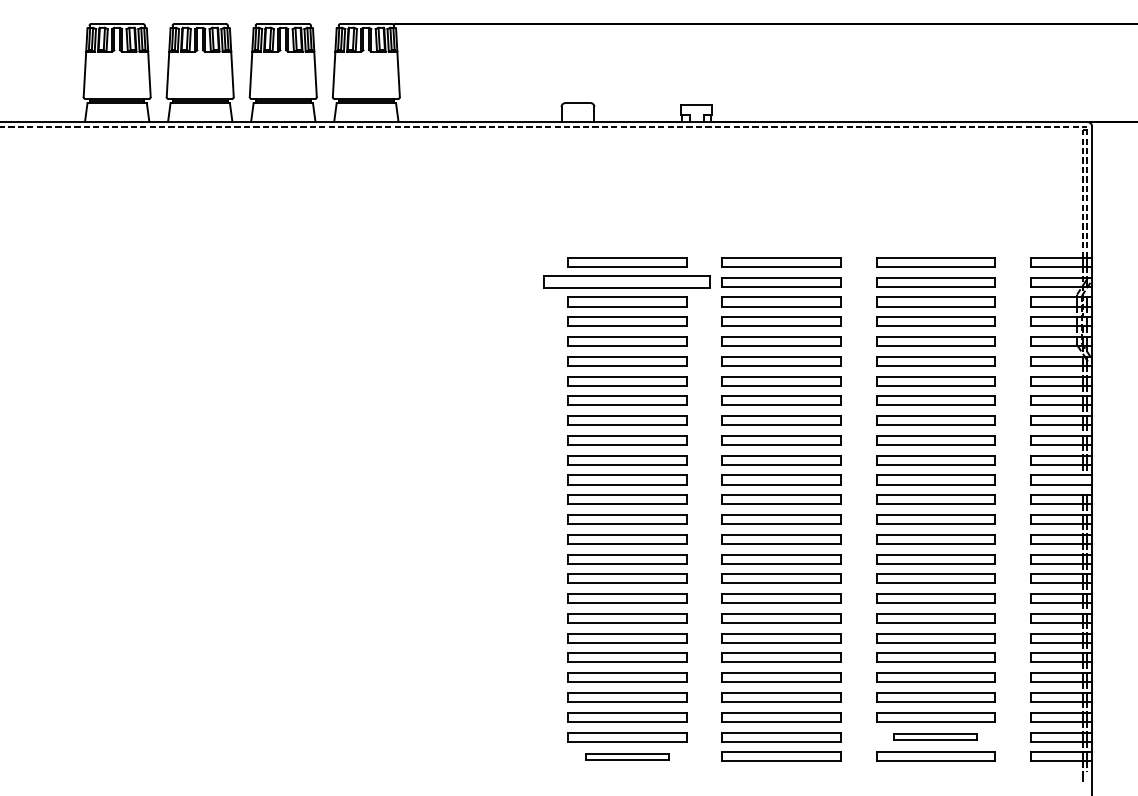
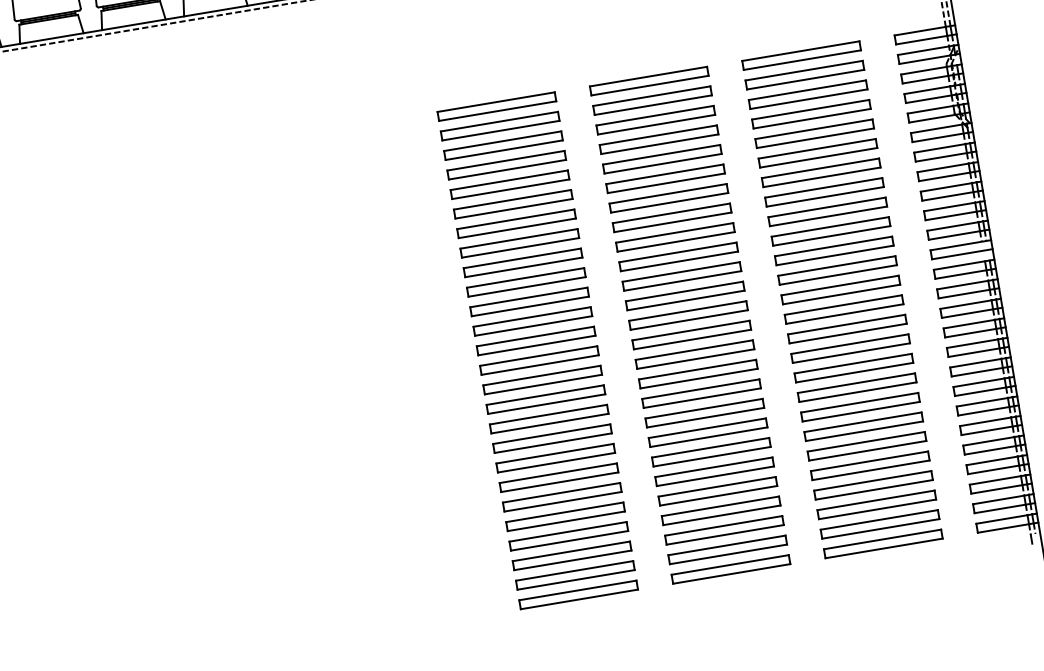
part: (627, 282) -> (500, 126), size x0.71
part: (935, 737) -> (879, 524), size x1.43
part: (627, 756) -> (578, 594), size x1.43

